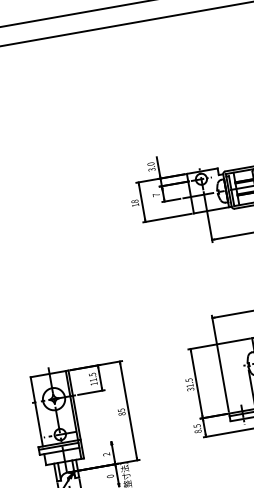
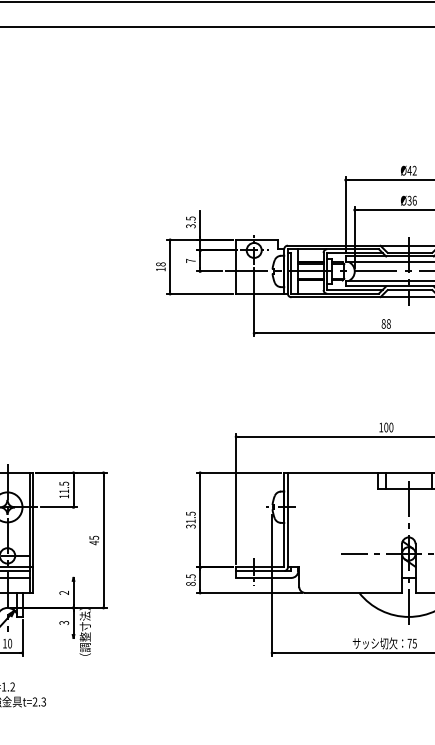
text: (150, 164) -> (190, 218), 3.0 -> 3.5
text: (122, 413) -> (94, 542), 85 -> 45
text: (109, 476) -> (63, 622), 0 -> 3

